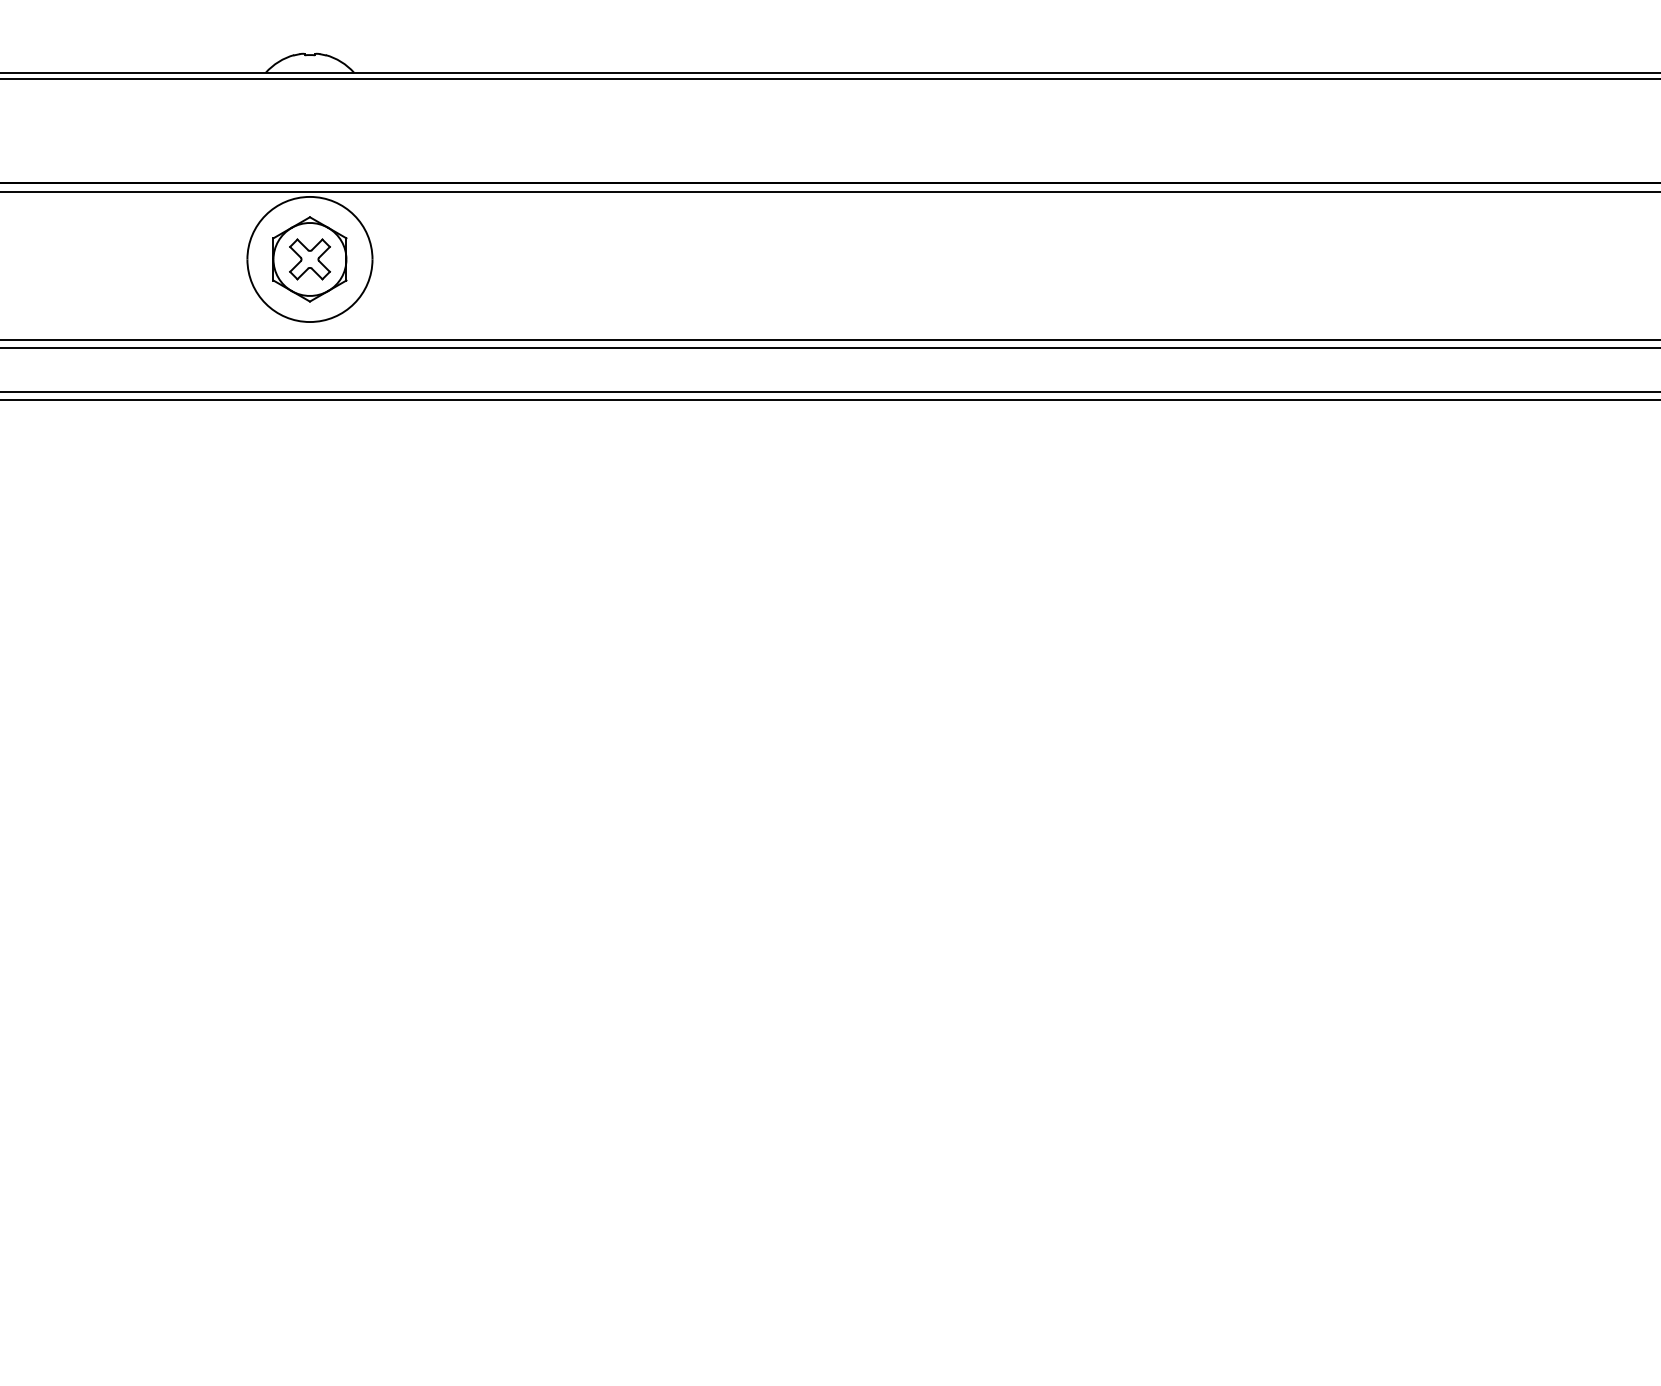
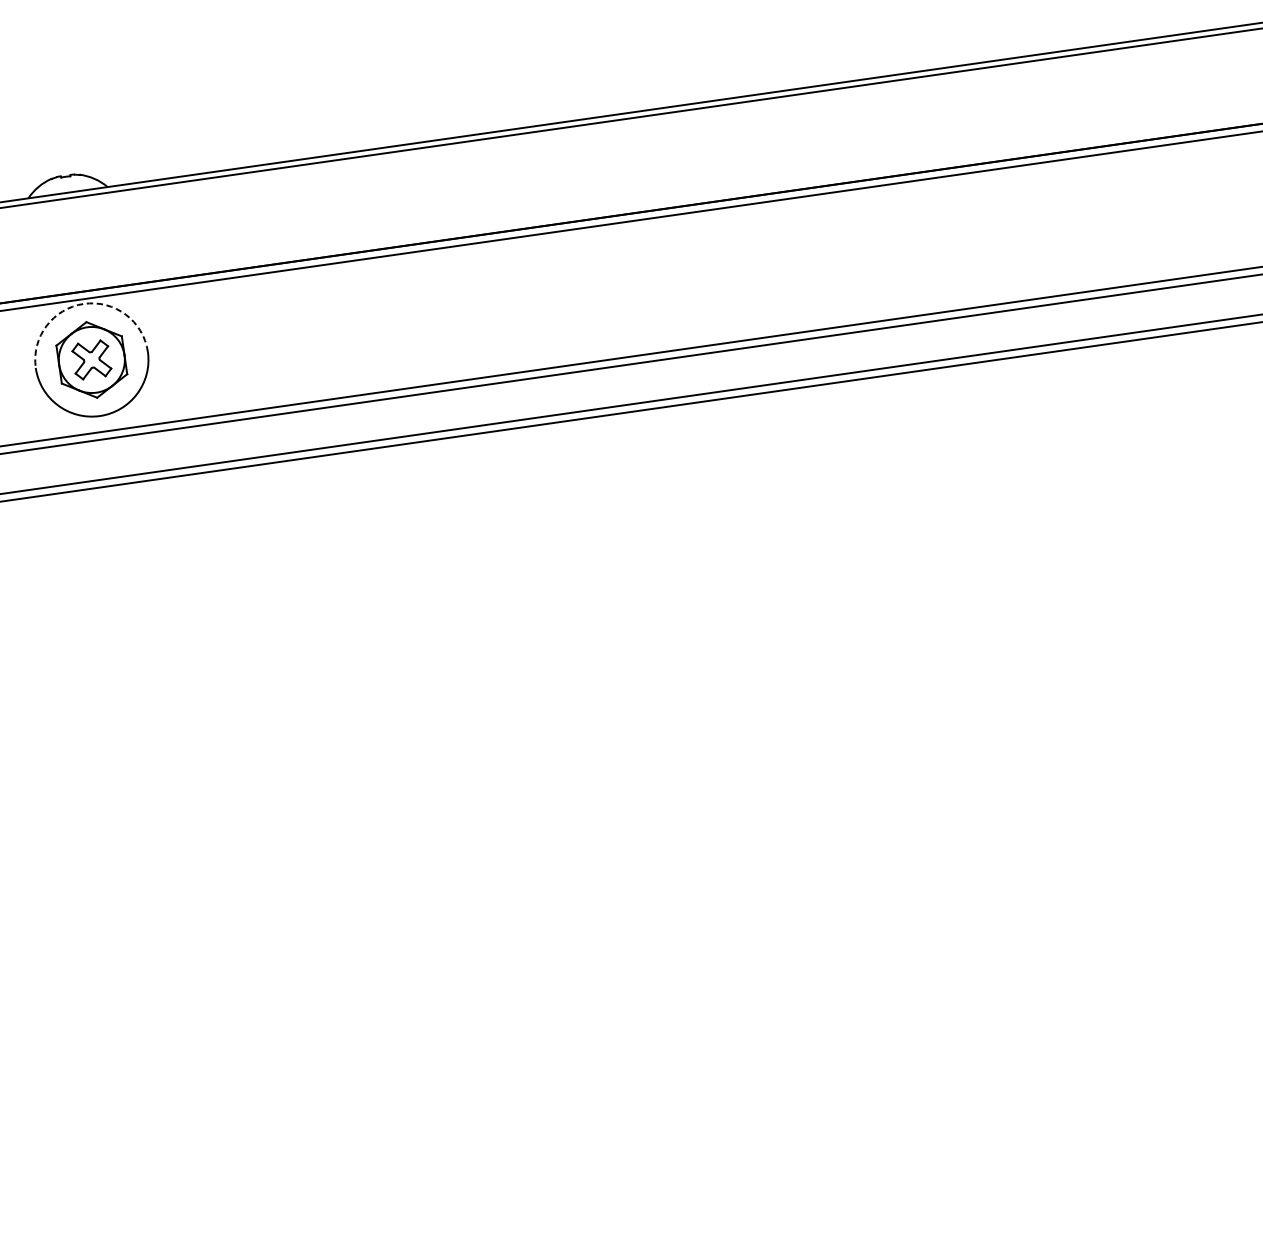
arc: (309, 196) -> (83, 303), solid -> dashed

